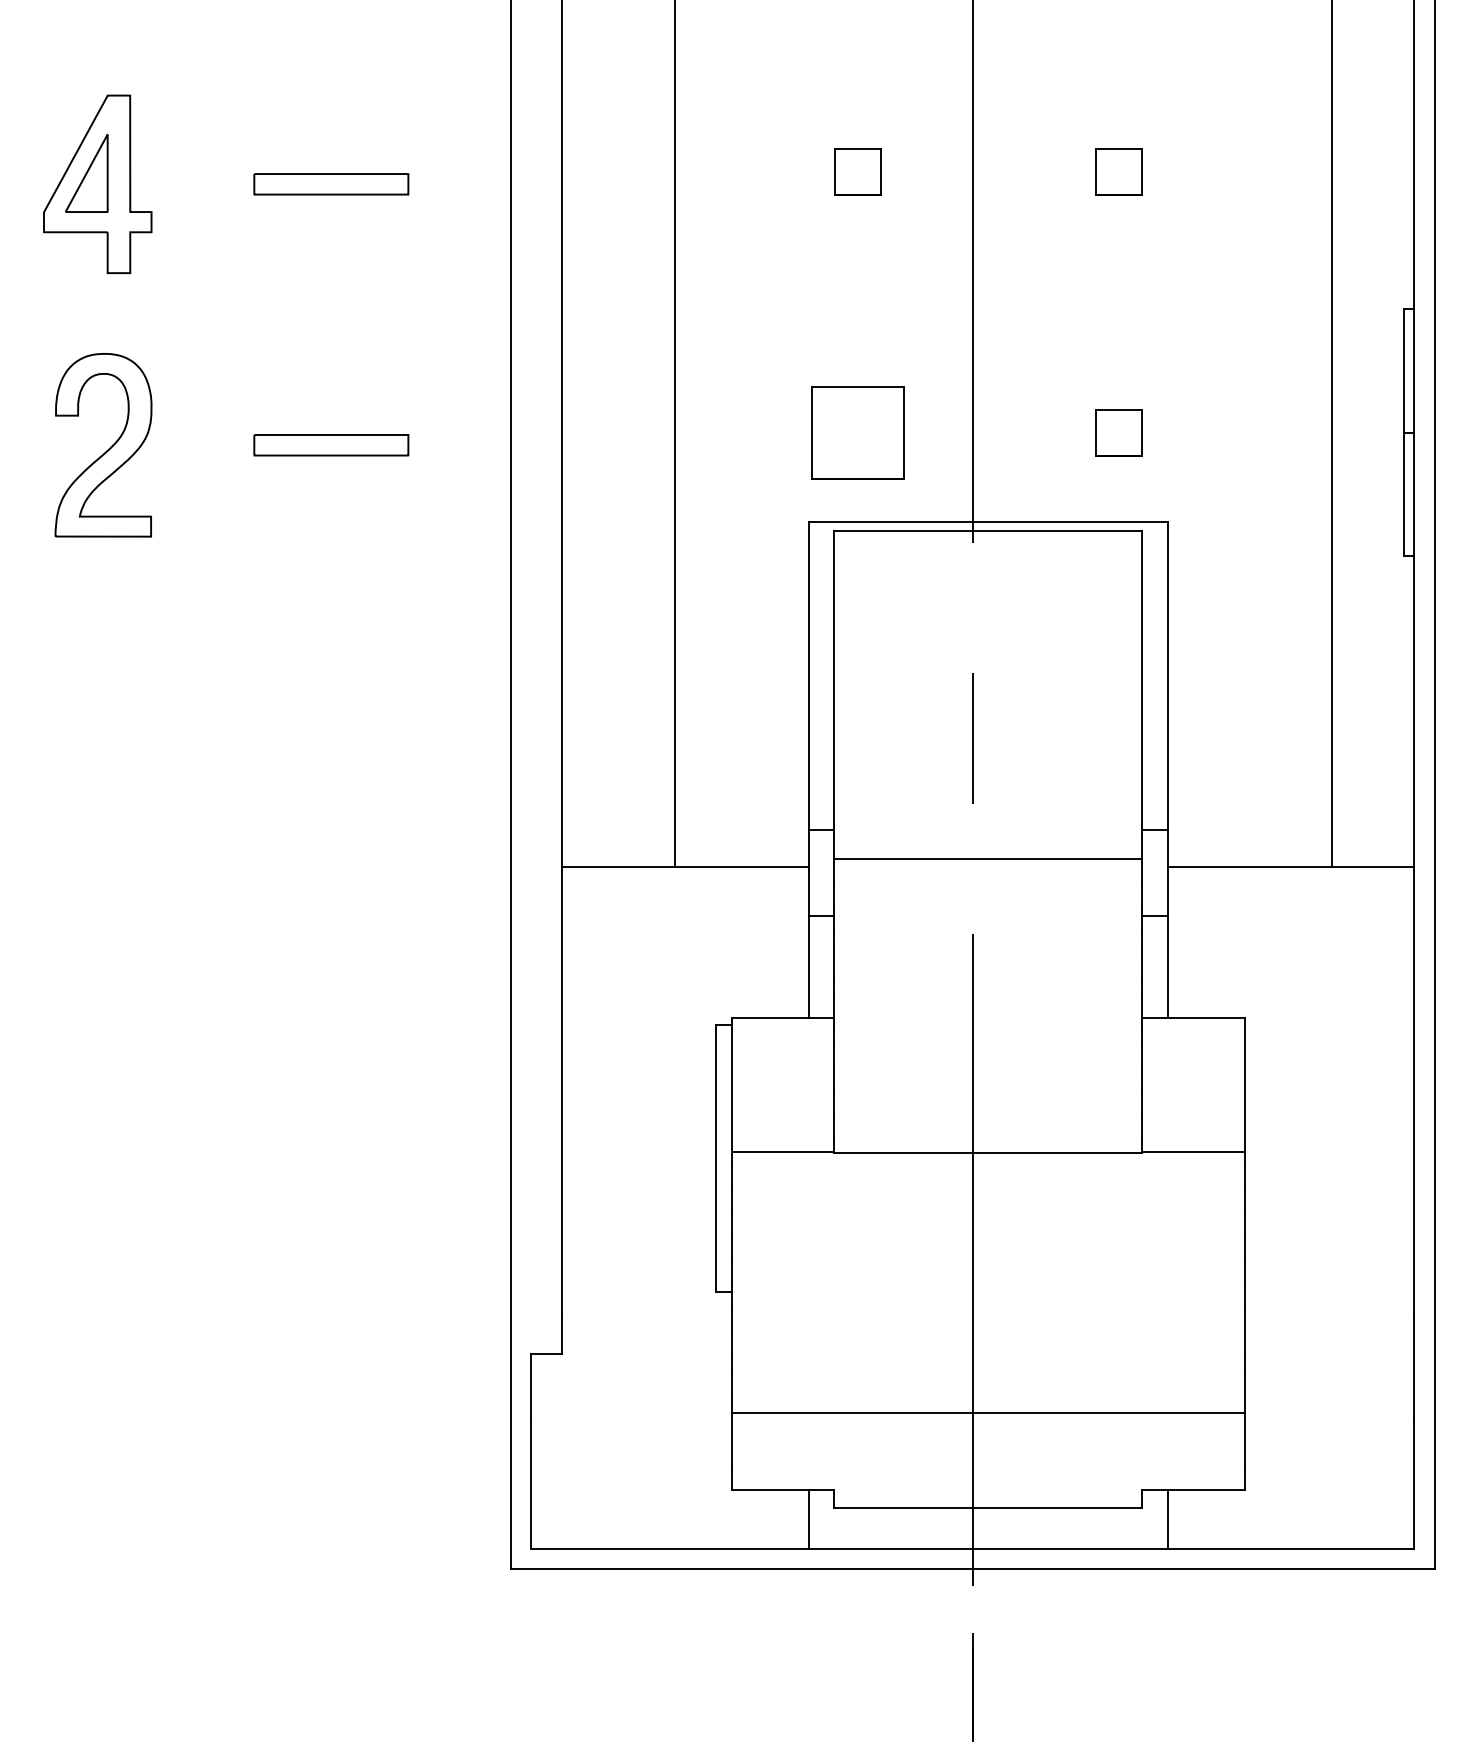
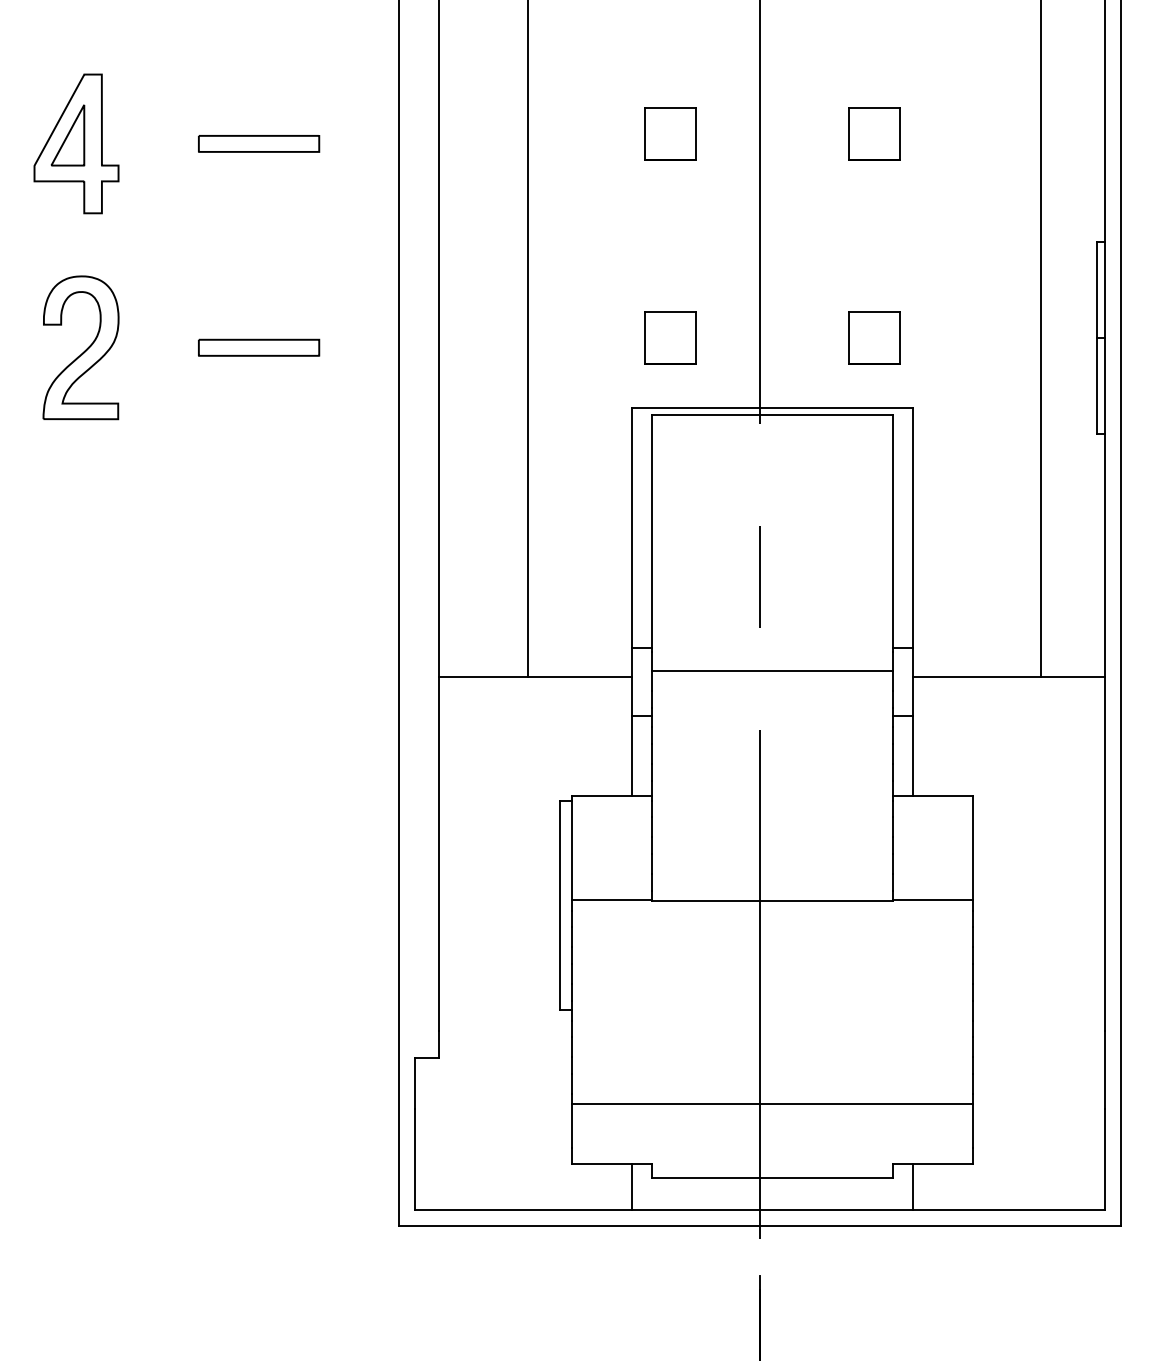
part: (857, 171) -> (670, 133), size x1.43
part: (1118, 171) -> (874, 133), size x1.43
part: (857, 432) -> (670, 337), size x0.71
part: (1118, 432) -> (874, 337), size x1.43

